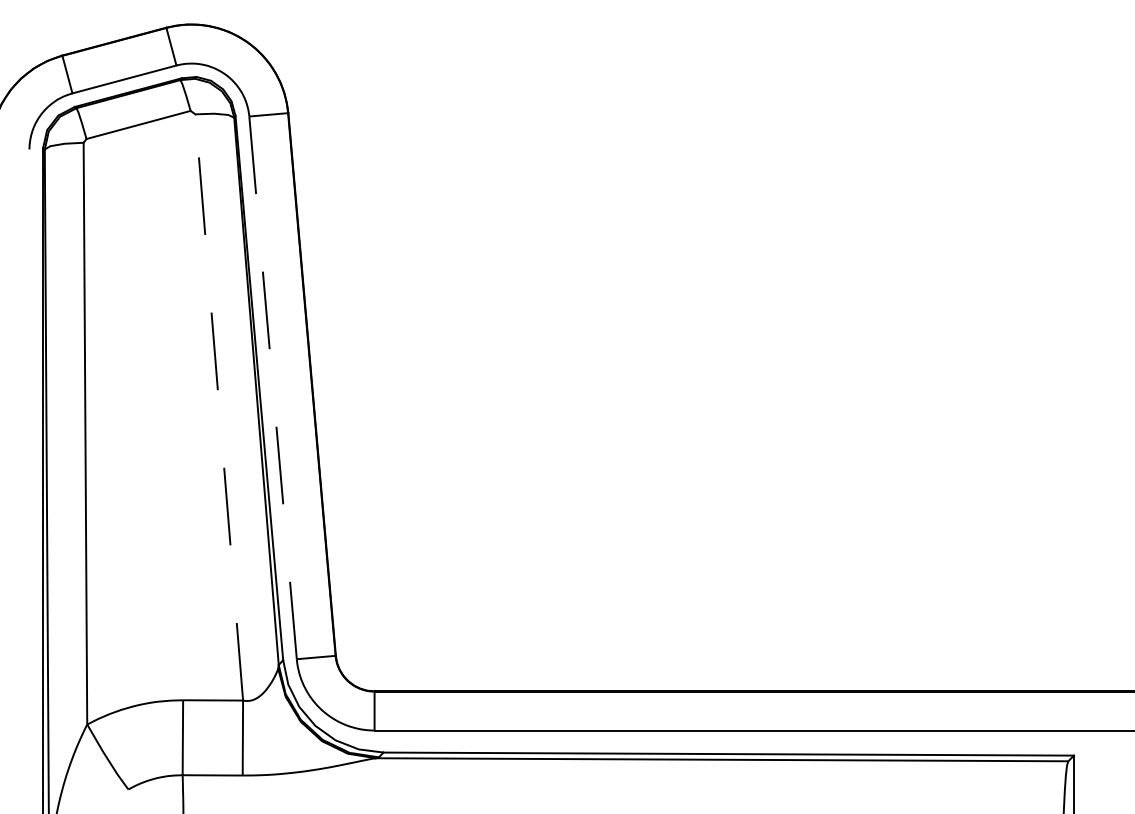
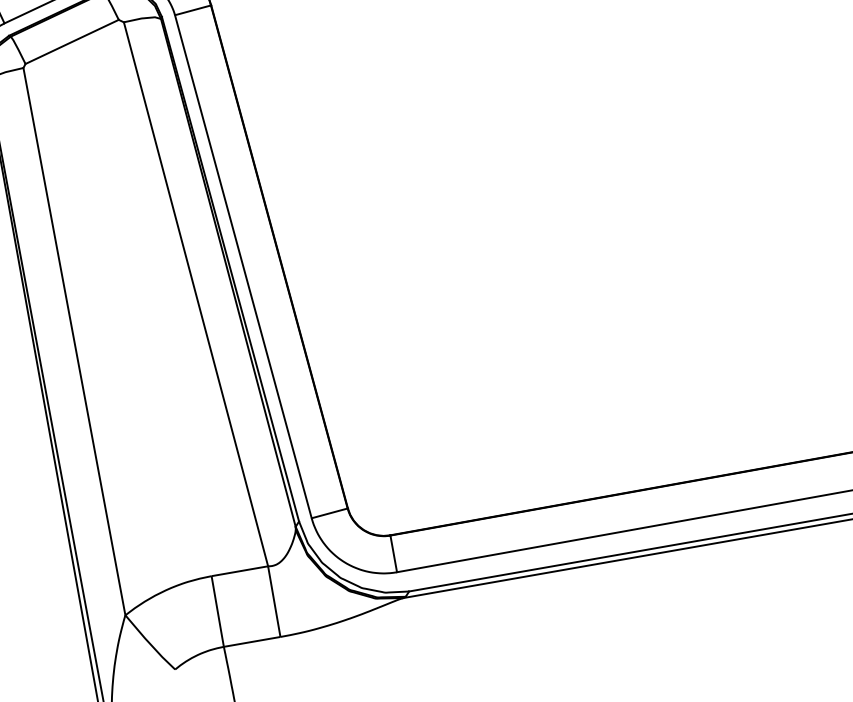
line: (273, 388) -> (243, 267), dashed -> solid
line: (219, 407) -> (196, 294), dashed -> solid

